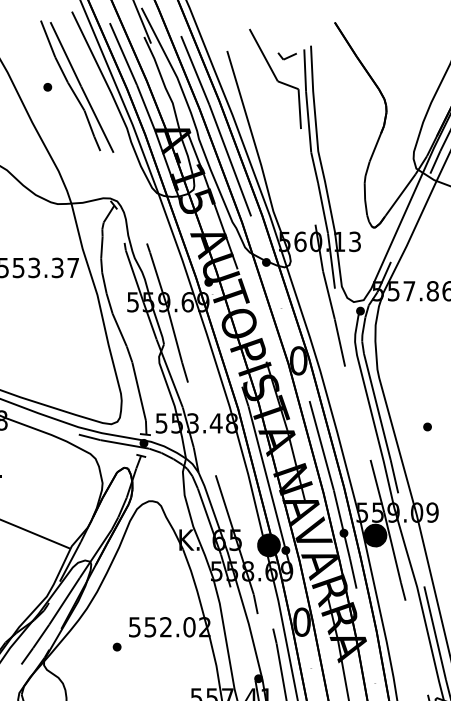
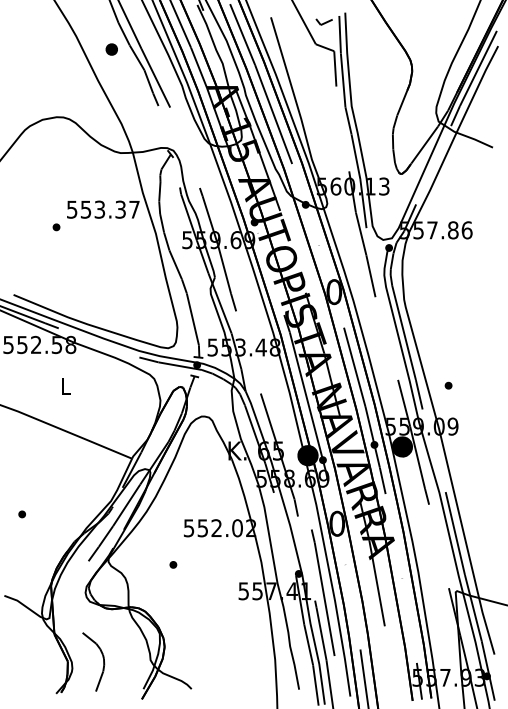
part: (47, 87) -> (111, 49), size x1.6
part: (427, 426) -> (448, 385), moved
part: (117, 646) -> (173, 564), moved

